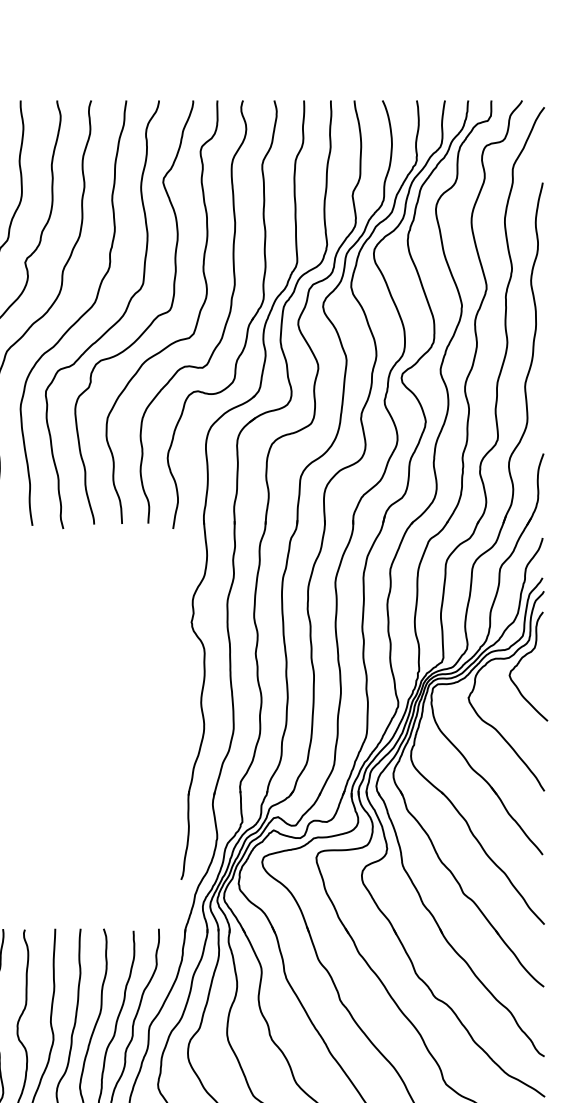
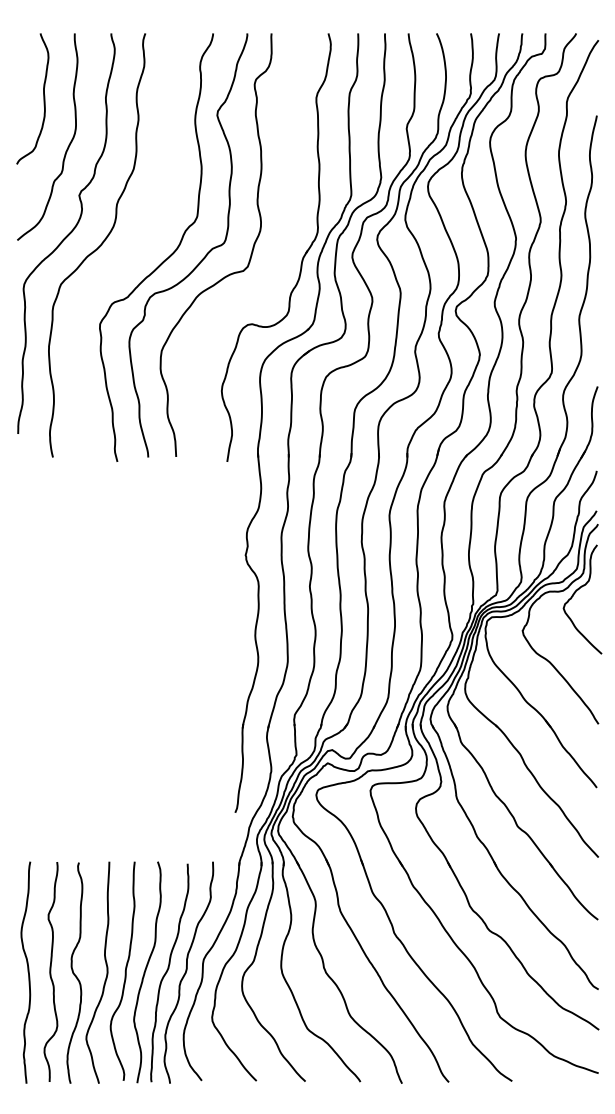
curve: (79, 317) -> (133, 250), removed
curve: (225, 322) -> (279, 255), removed

